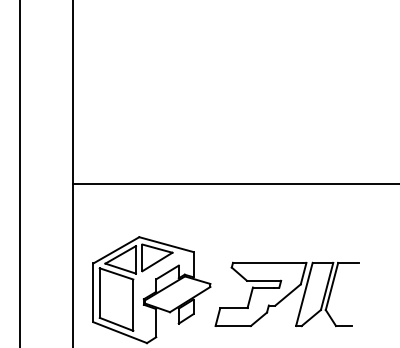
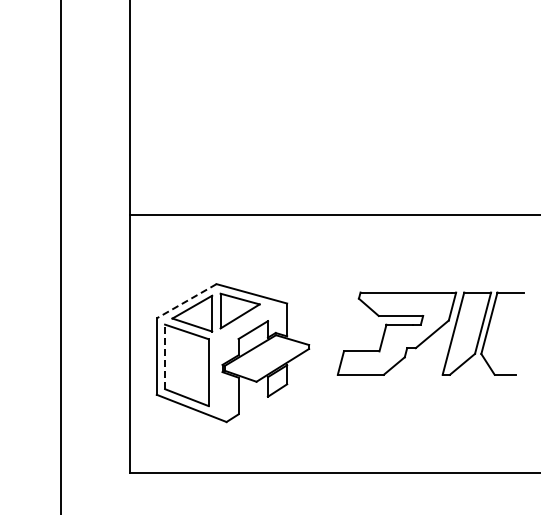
line: (116, 250) -> (186, 301), solid -> dashed
line: (100, 292) -> (165, 356), solid -> dashed
part: (286, 294) -> (430, 333), moved

